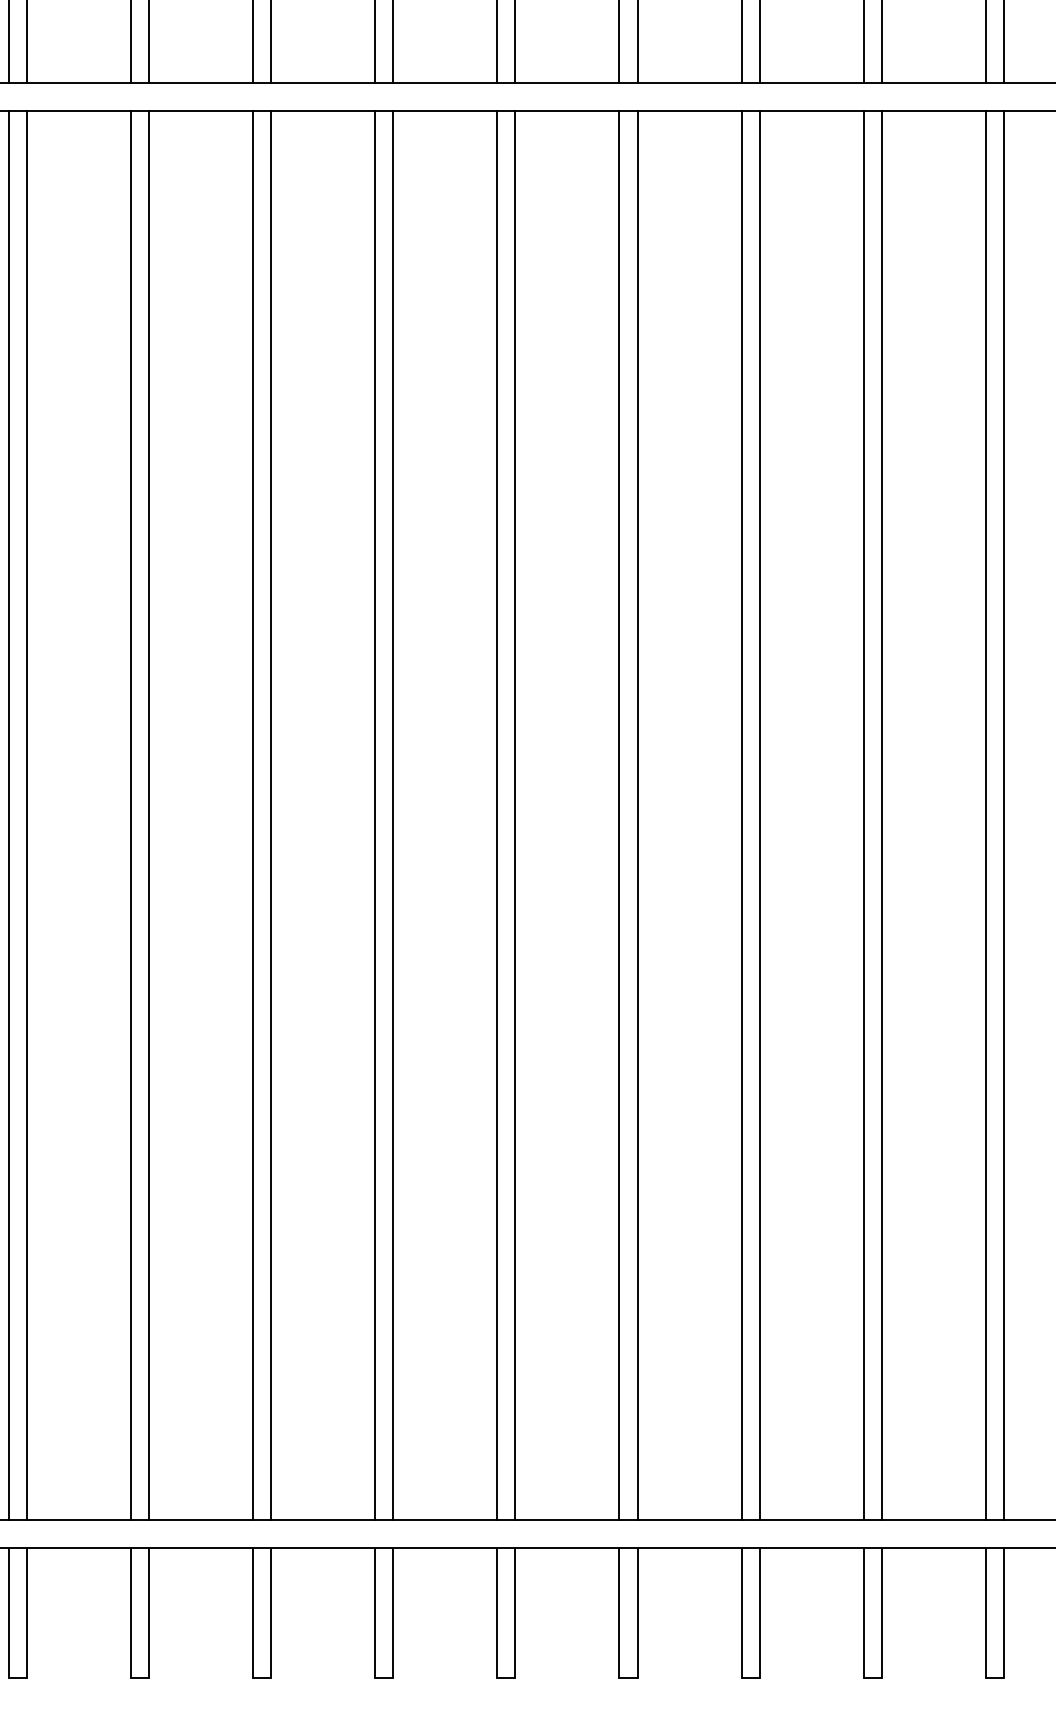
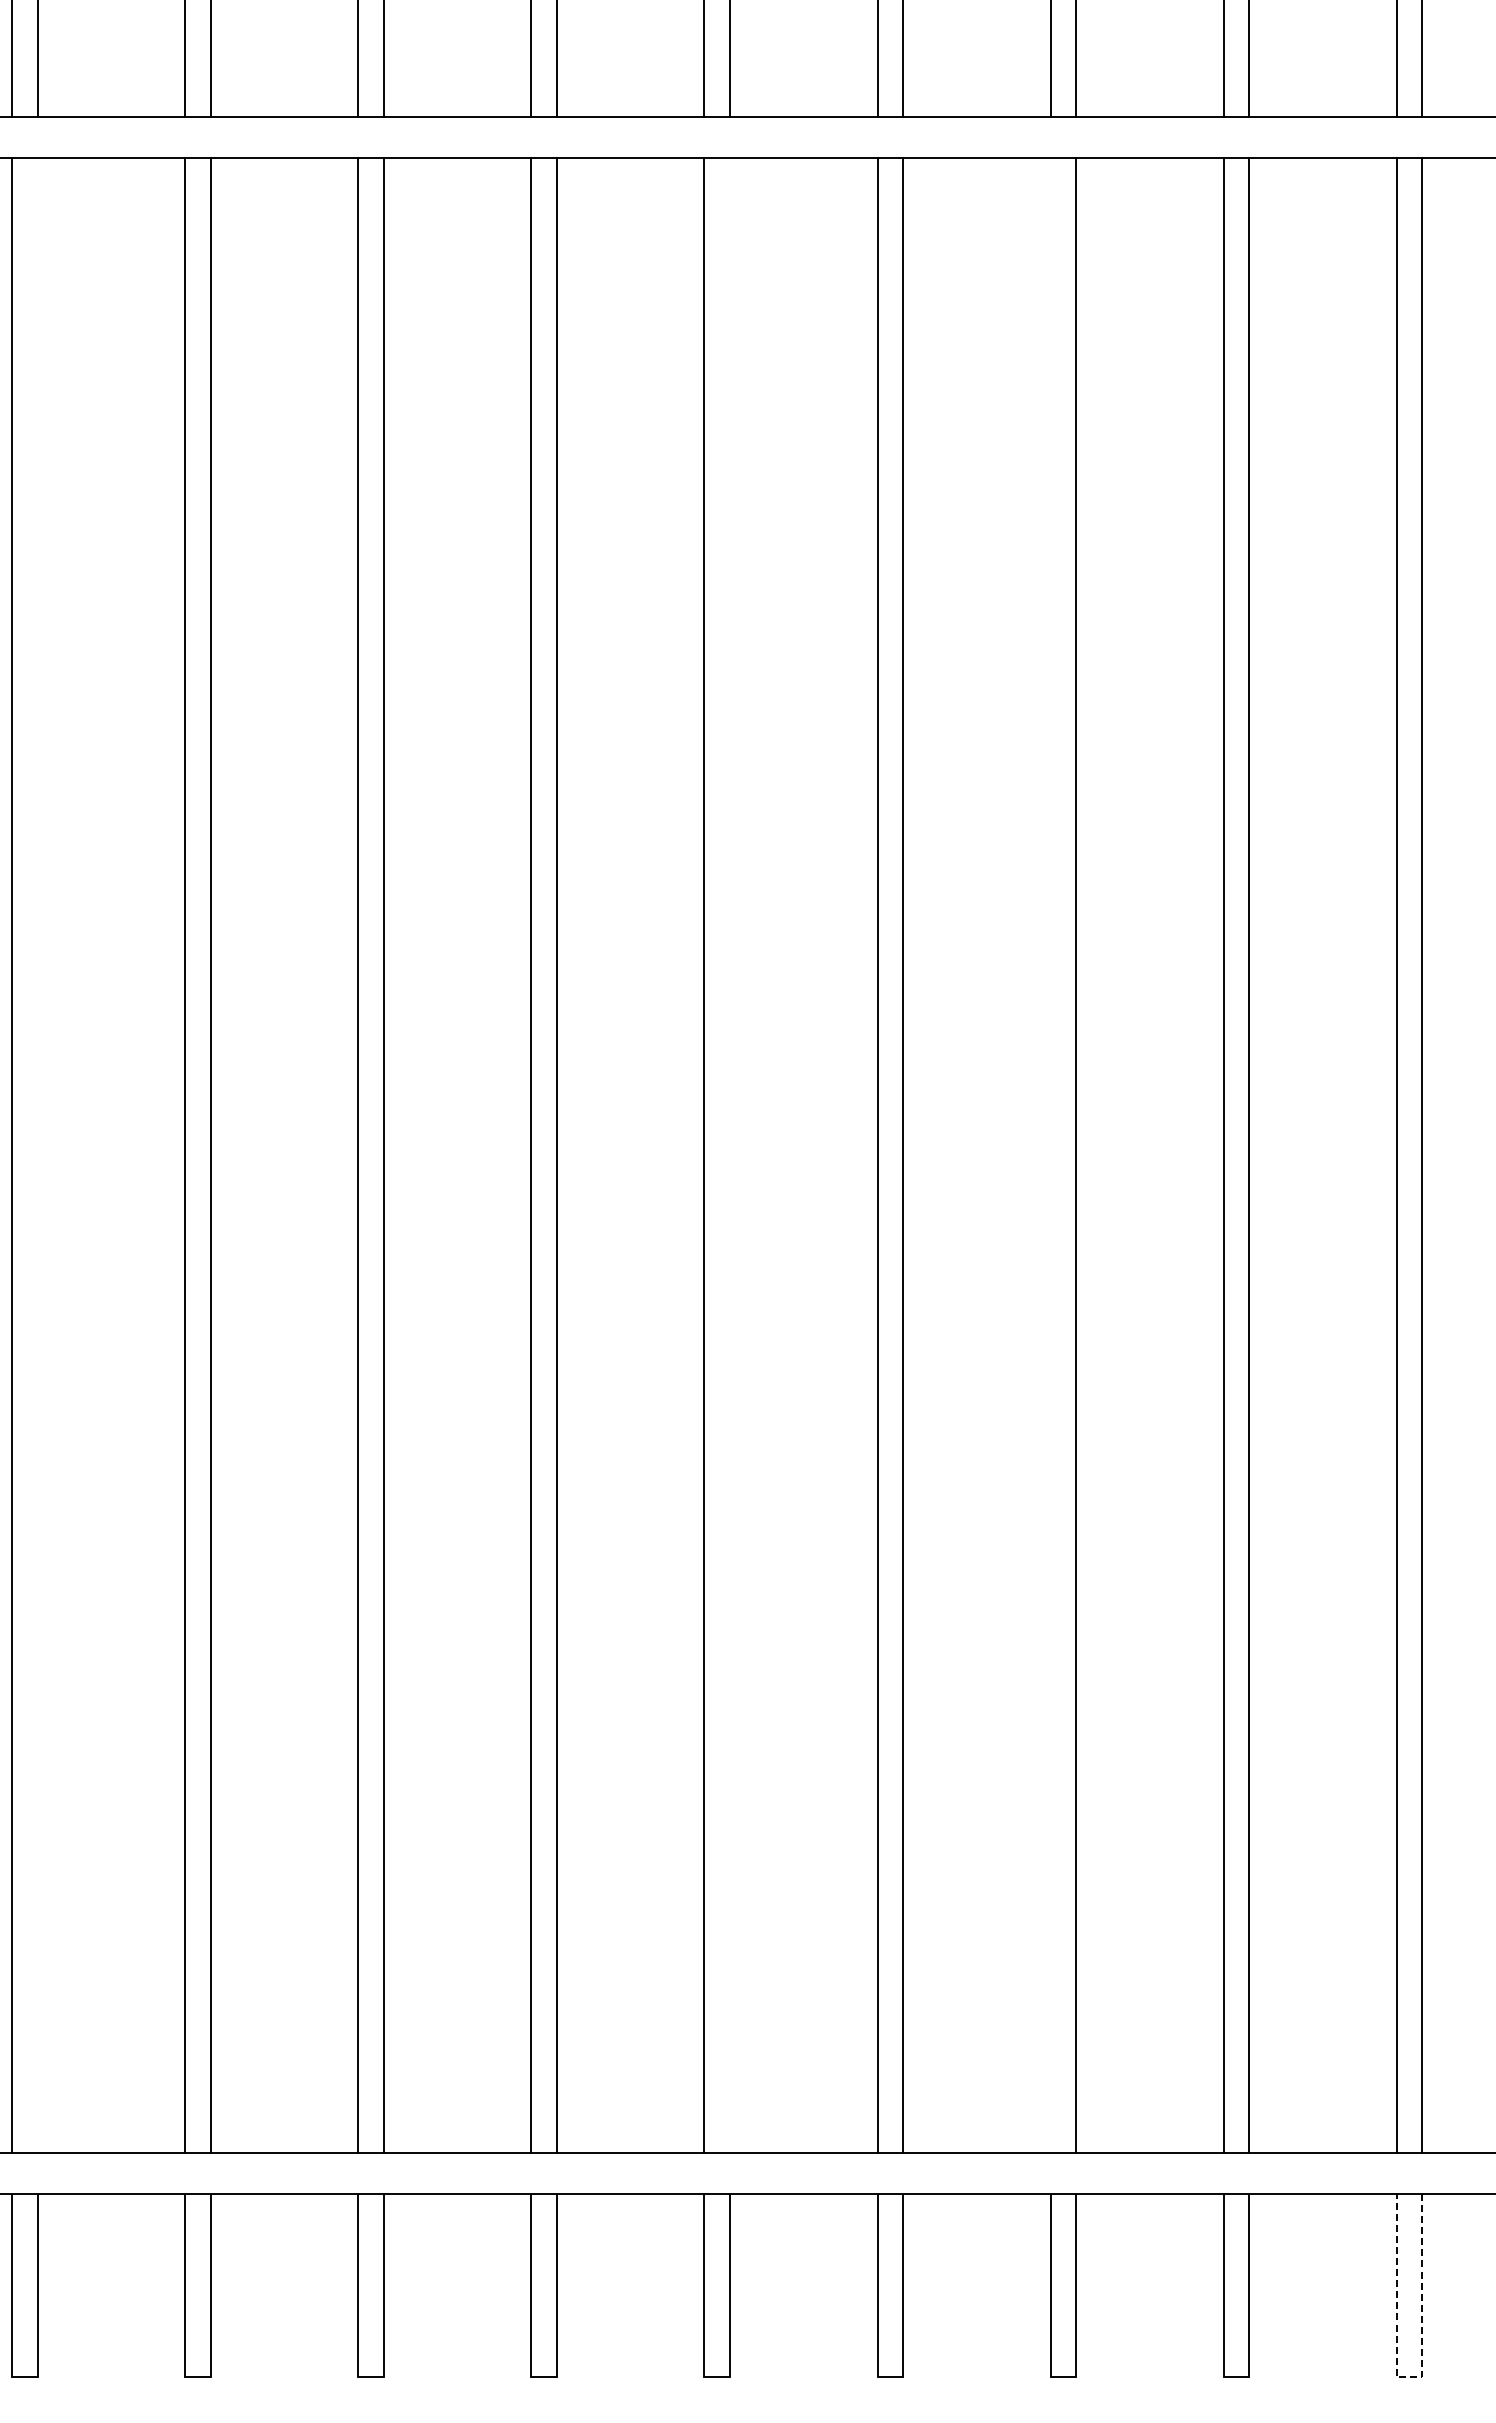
line: (26, 815) -> (37, 1155), removed
line: (515, 815) -> (730, 1155), removed
line: (741, 815) -> (1050, 1155), removed
line: (994, 1677) -> (1409, 2377), solid -> dashed

